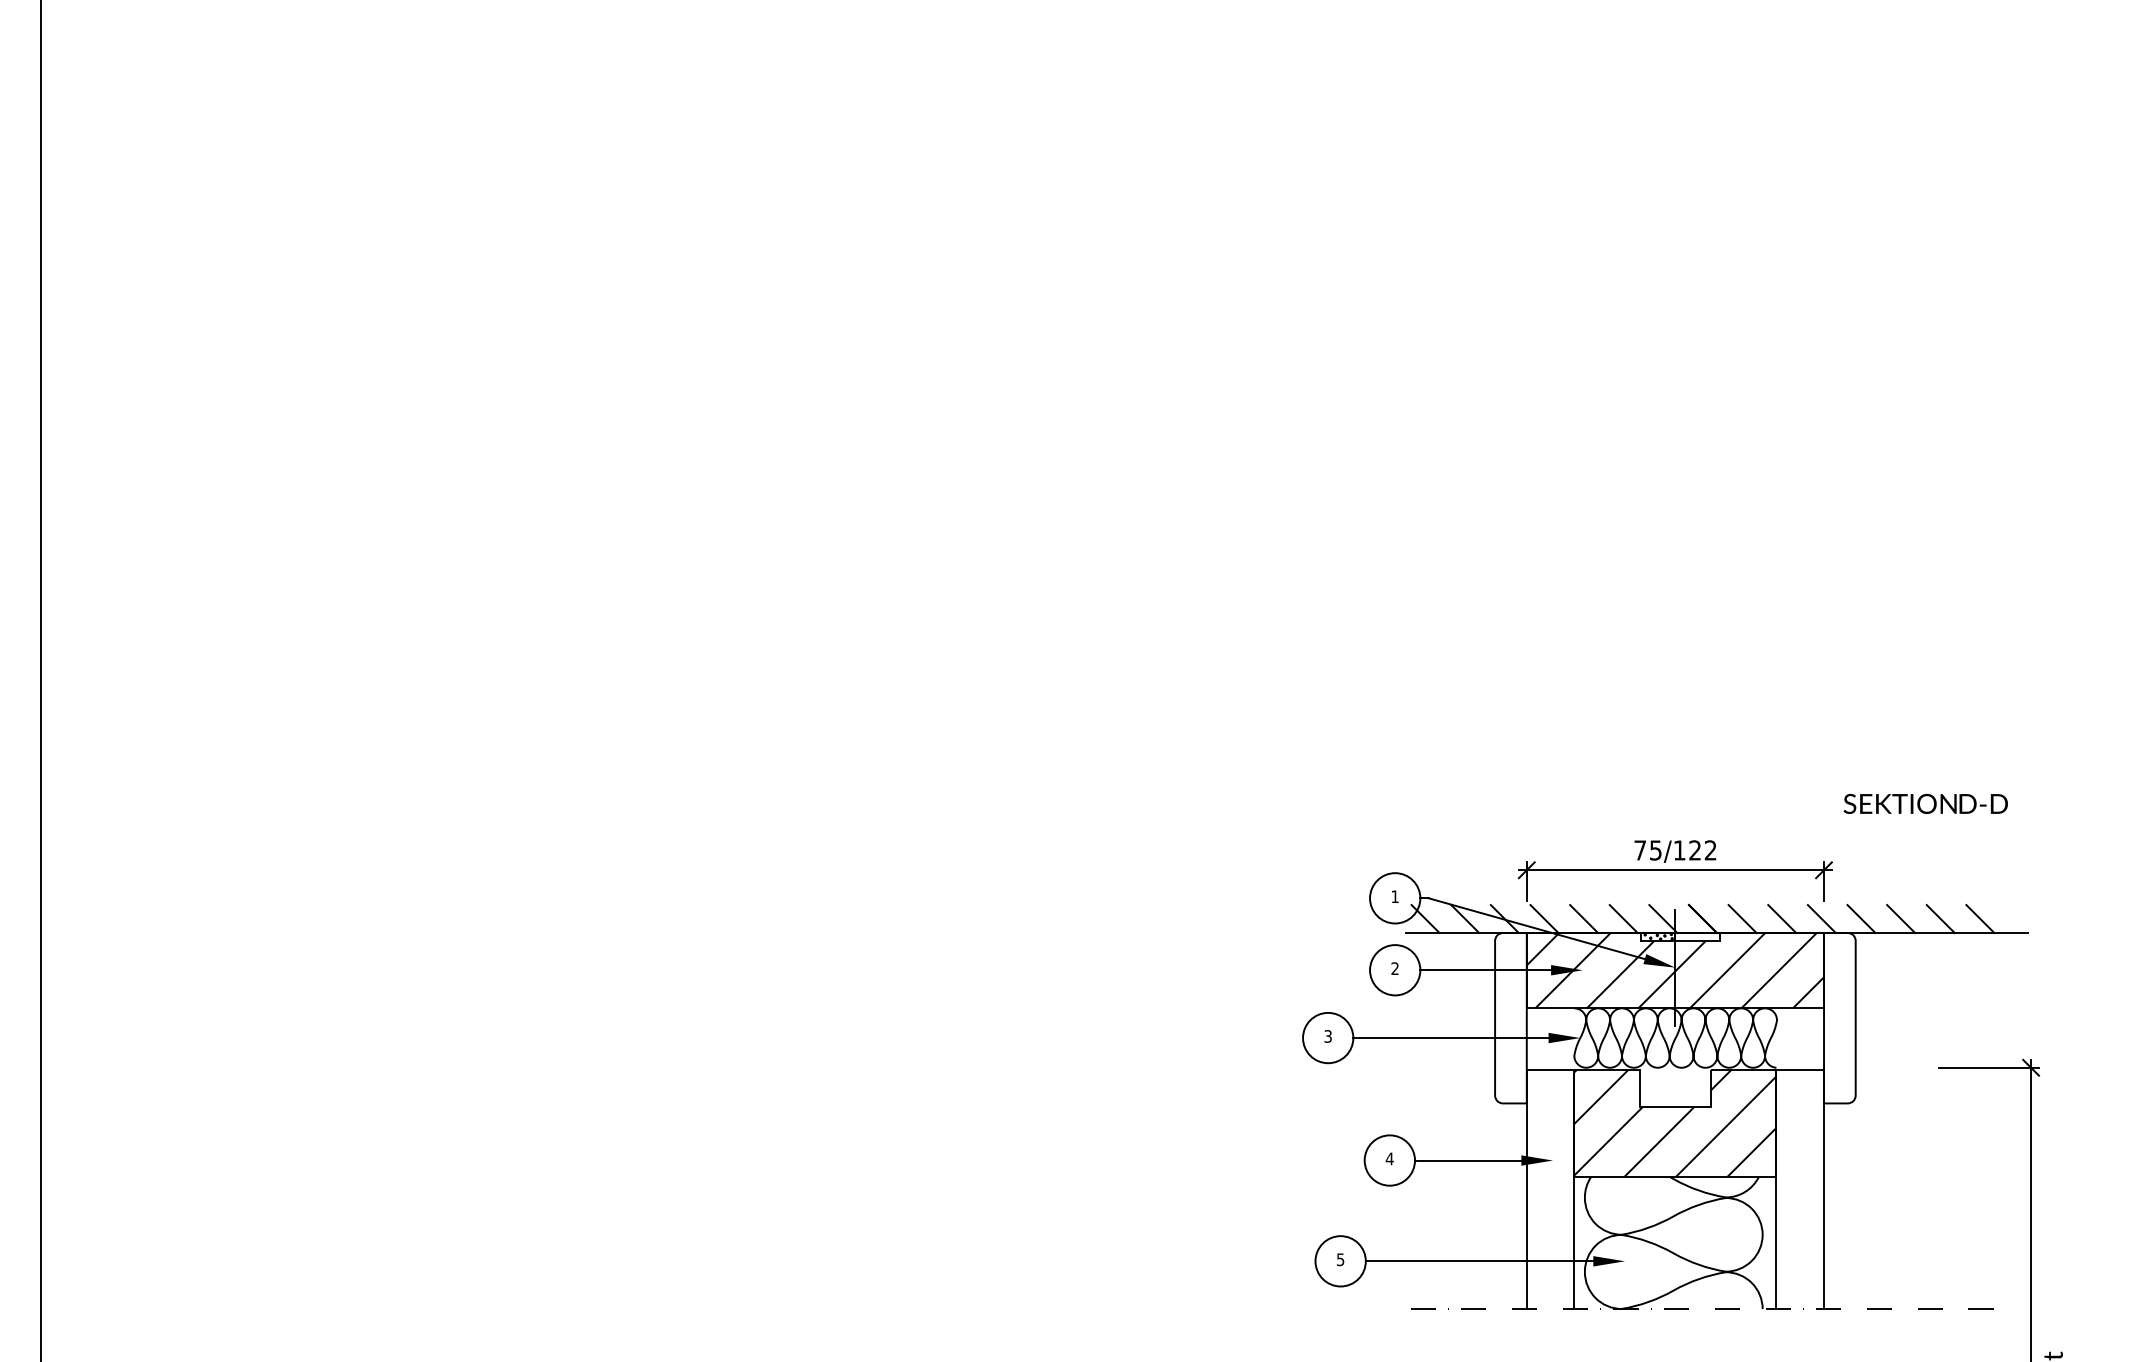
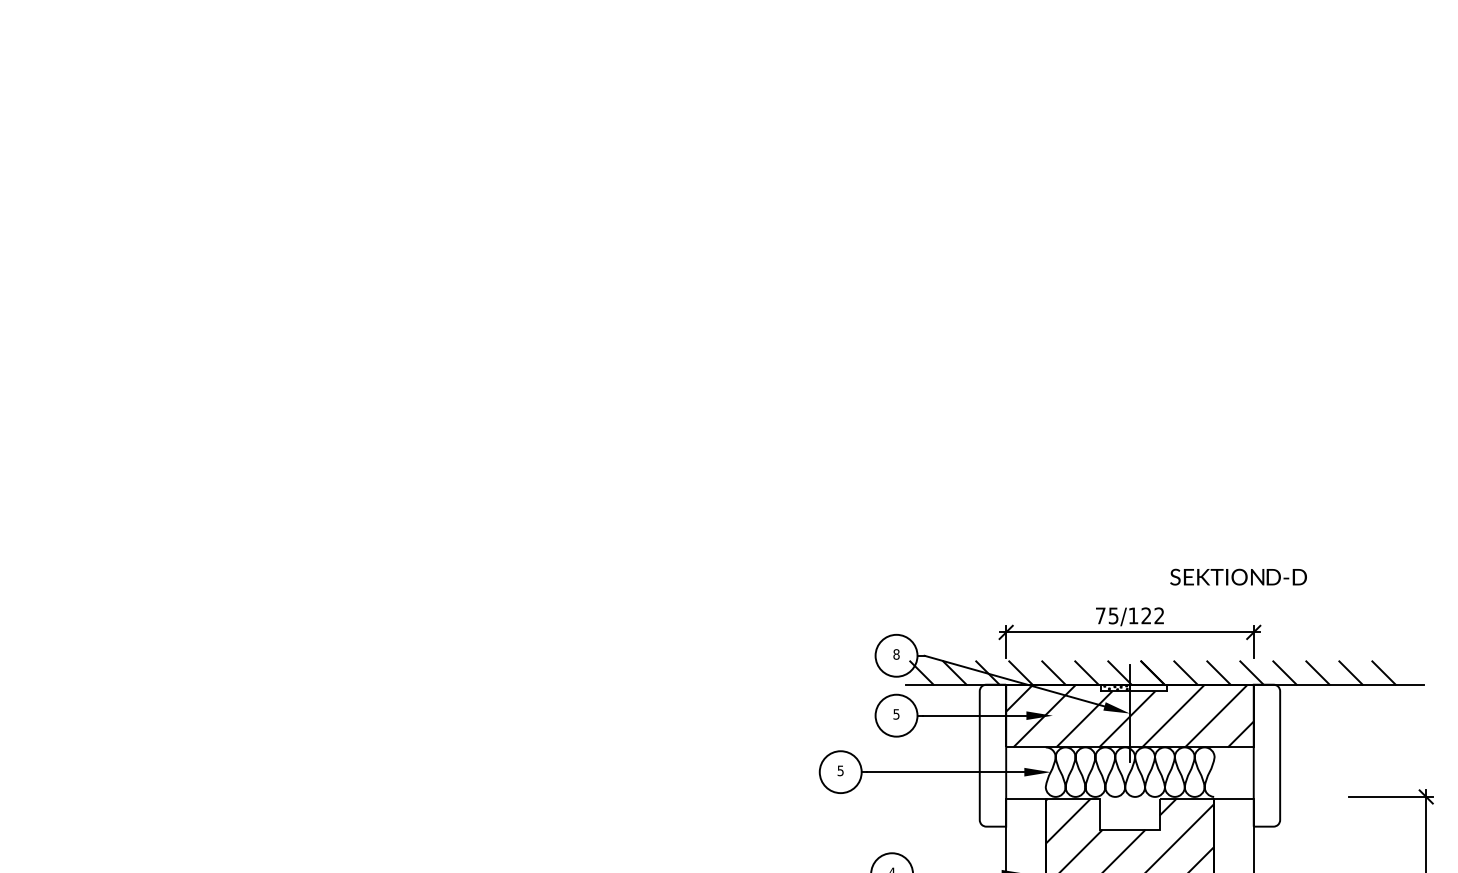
text: (1925, 803) -> (1238, 576), moved
text: (1394, 896) -> (895, 654), 1 -> 8
text: (1394, 968) -> (895, 714), 2 -> 5
text: (1327, 1035) -> (840, 770), 3 -> 5

